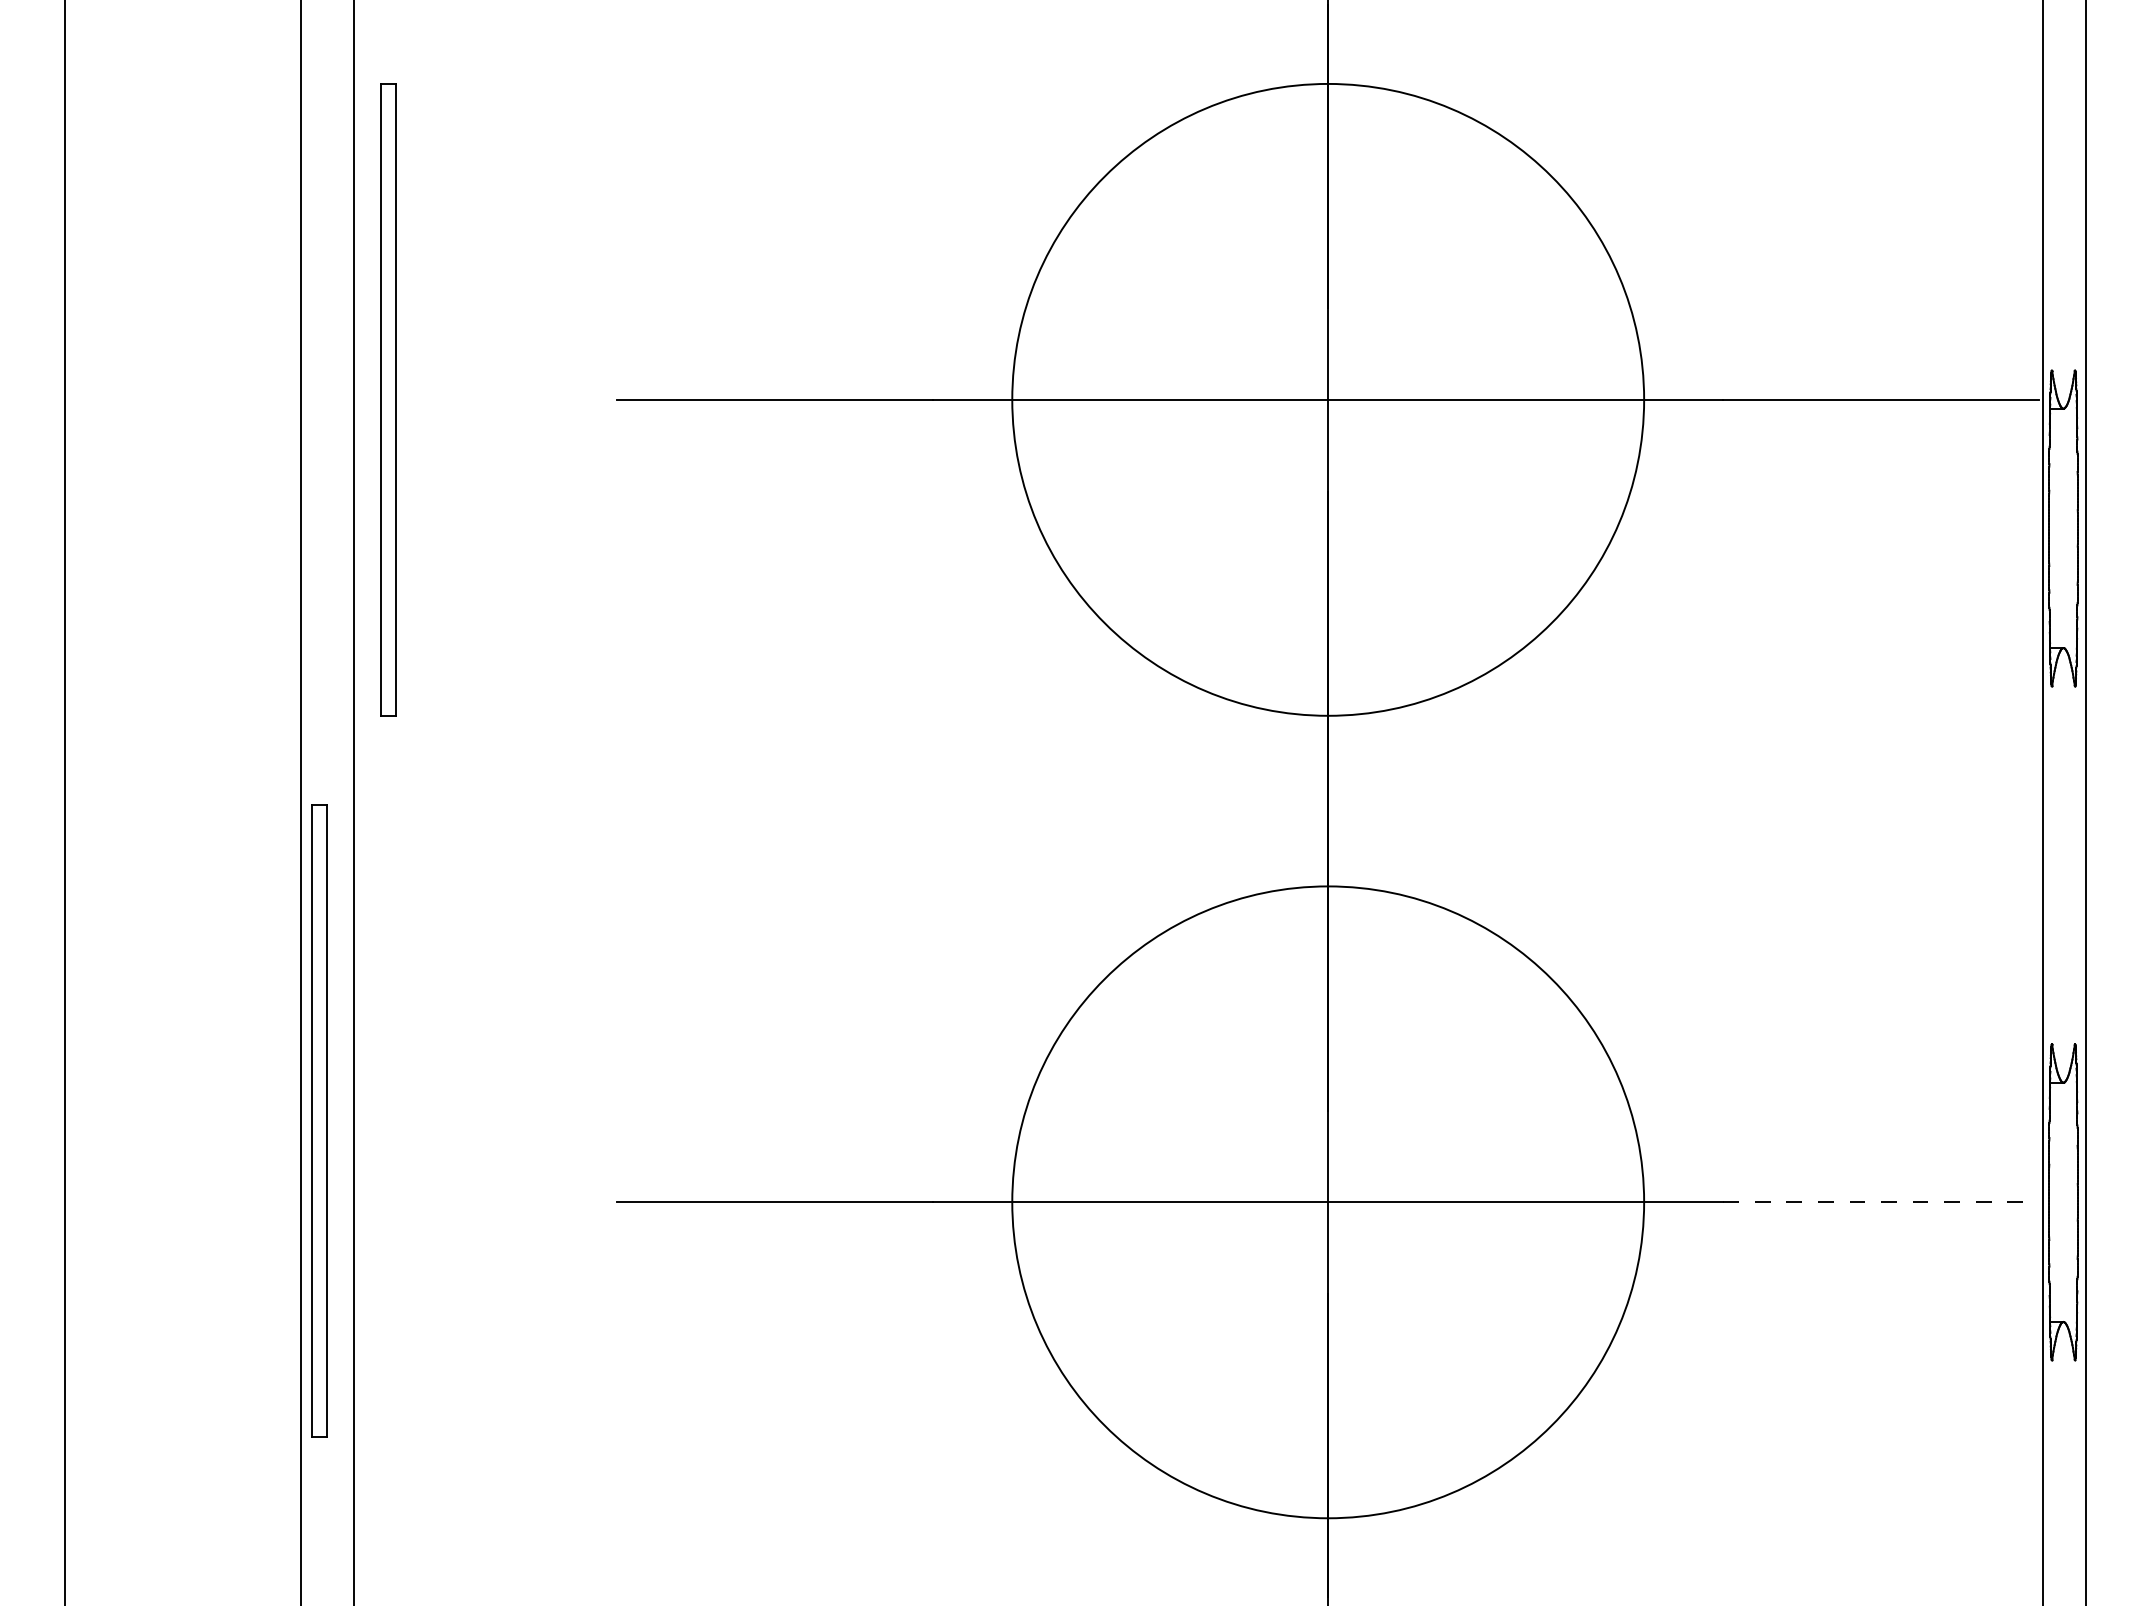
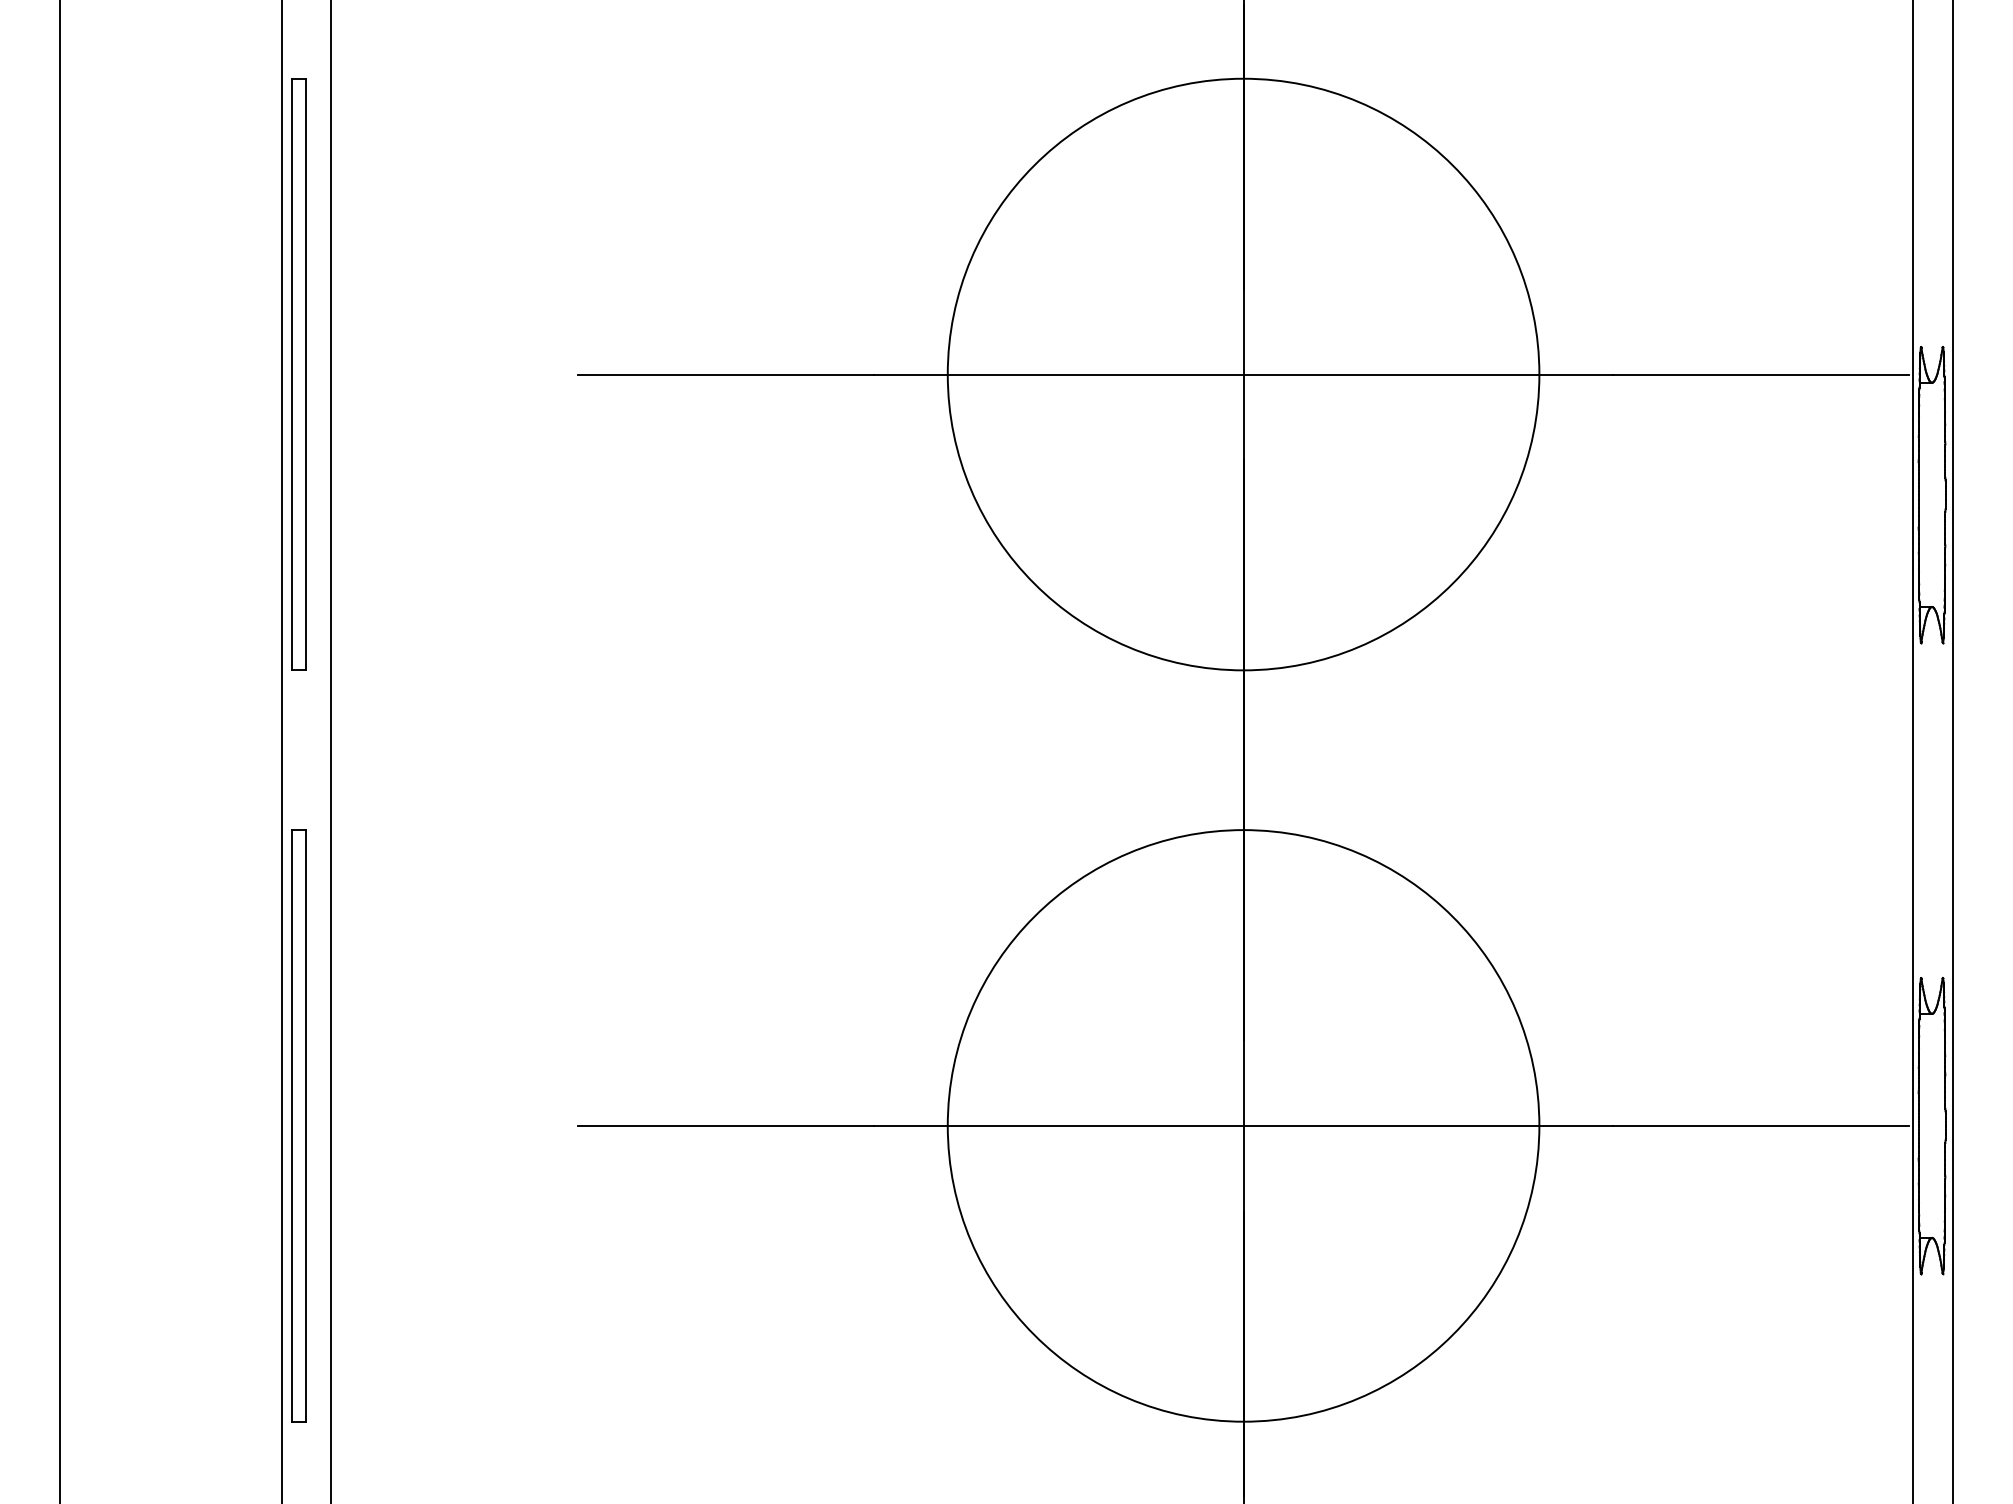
part: (388, 399) -> (299, 374), moved
part: (319, 1120) -> (299, 1125), moved
line: (1881, 1202) -> (1761, 1126), dashed -> solid

